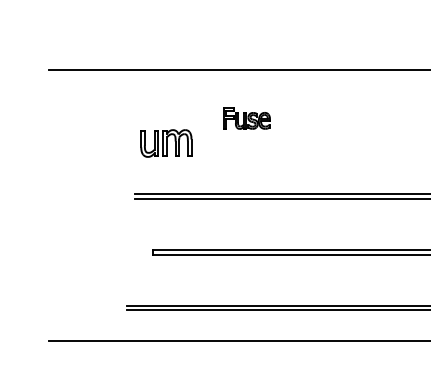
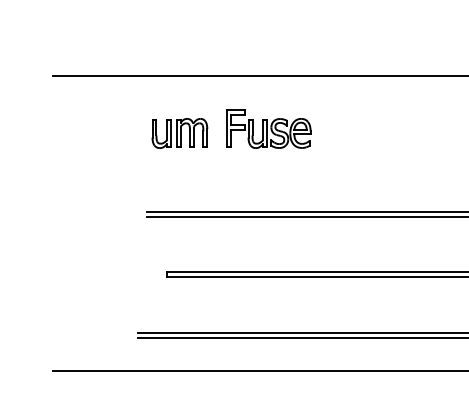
part: (246, 118) -> (268, 129), size x1.67
part: (166, 143) -> (180, 133), moved

